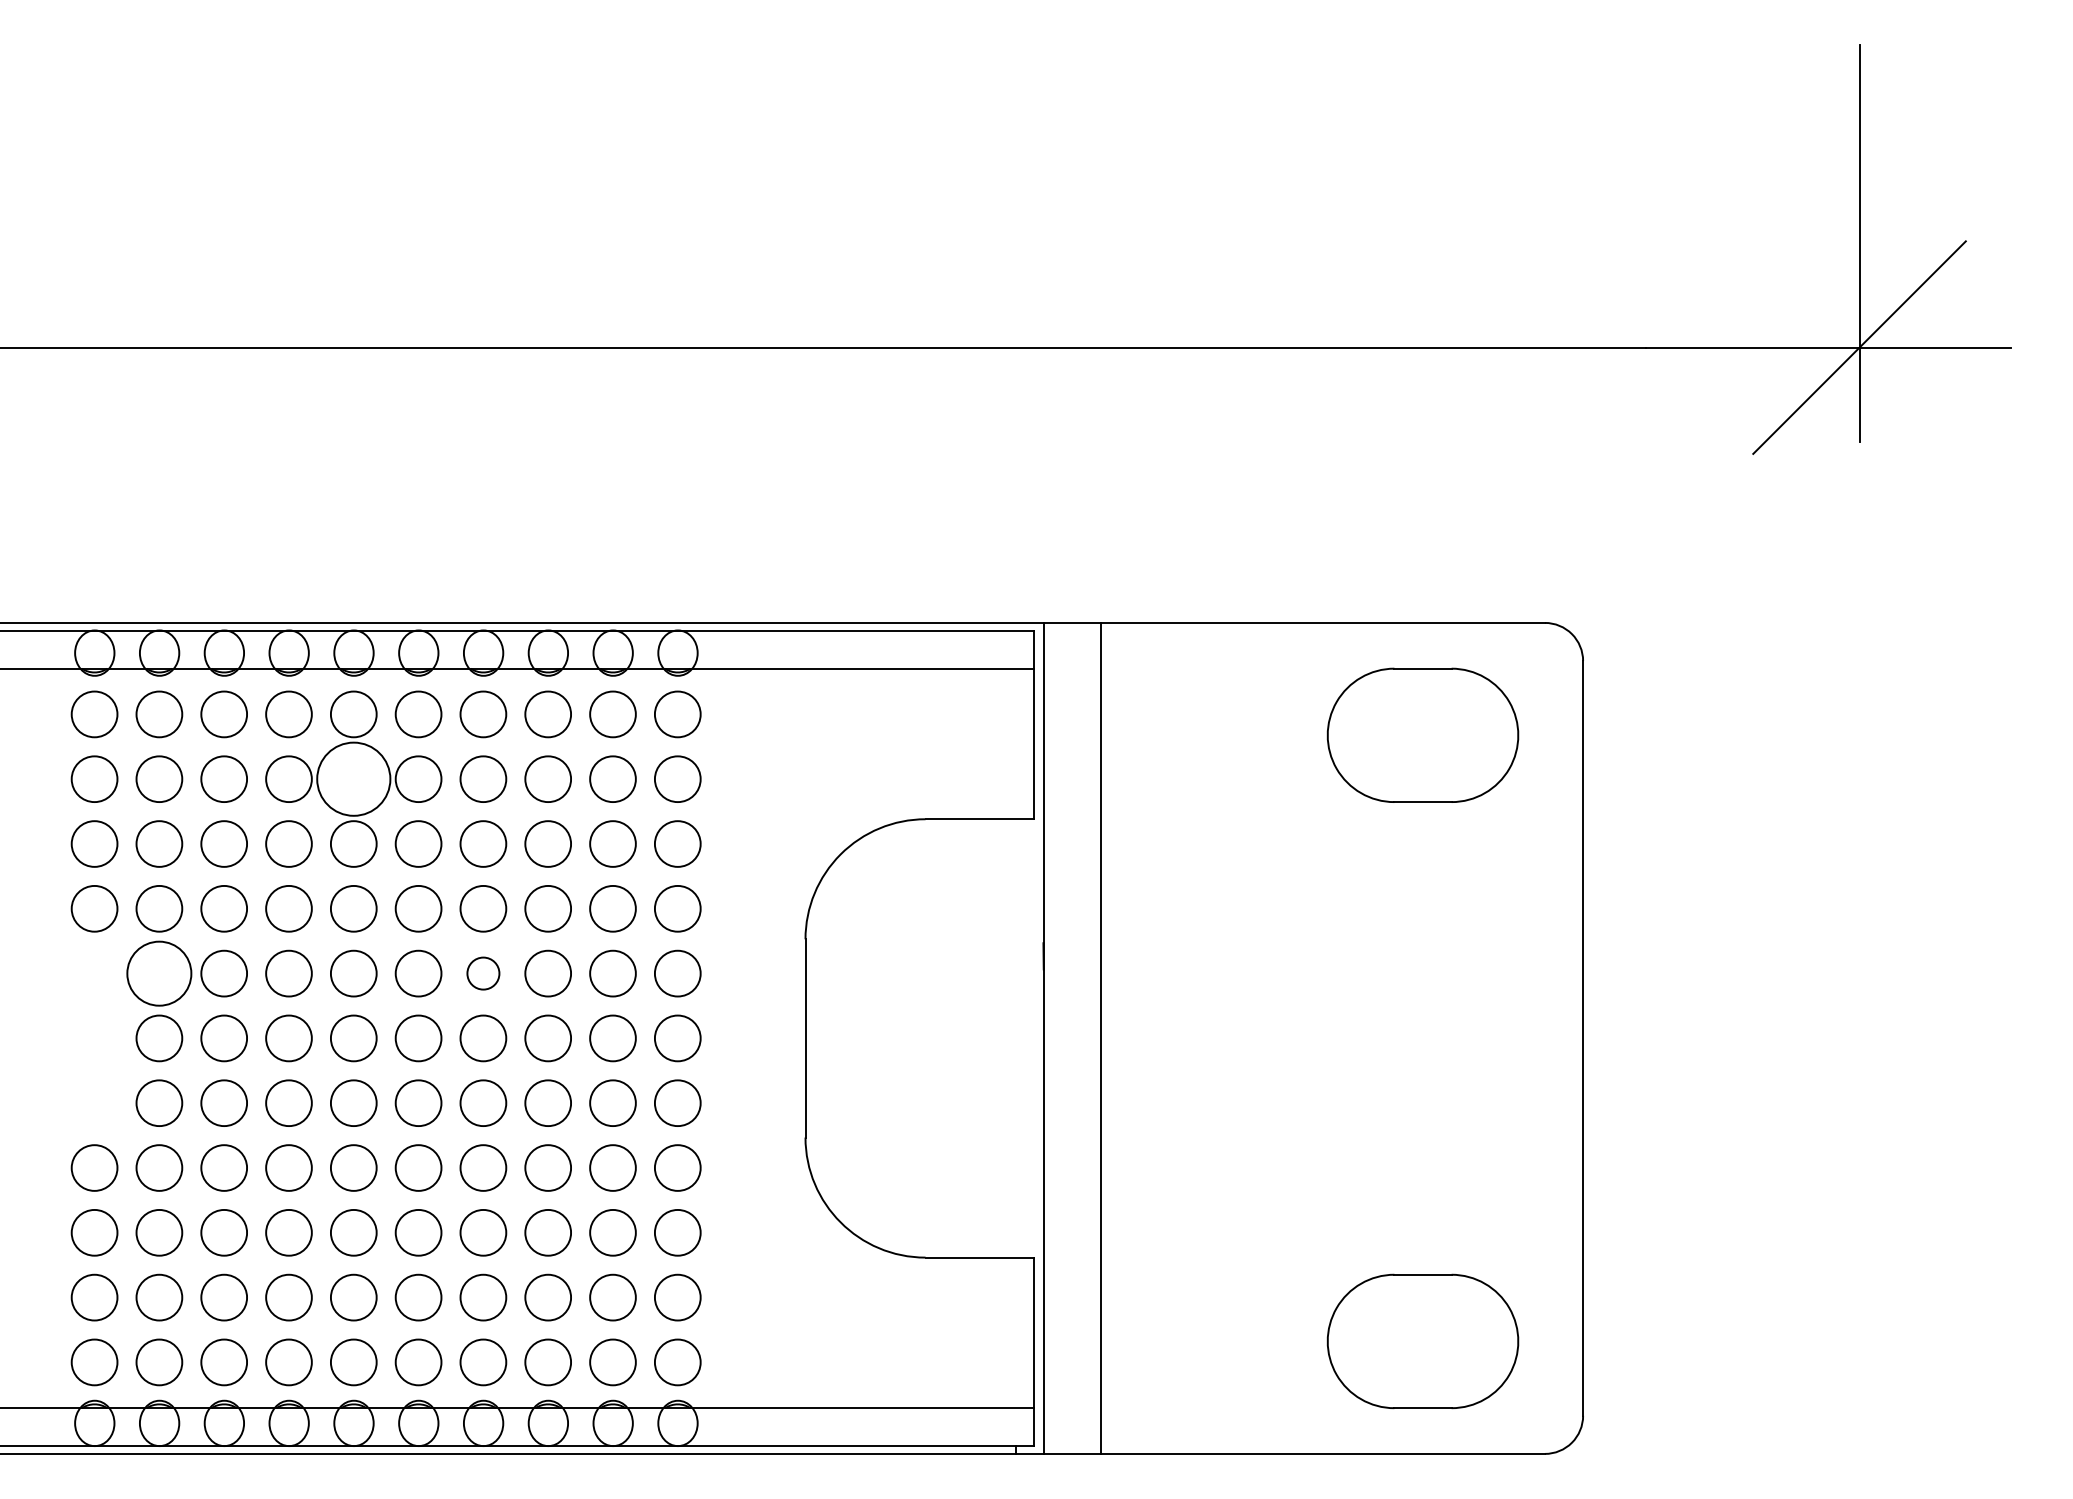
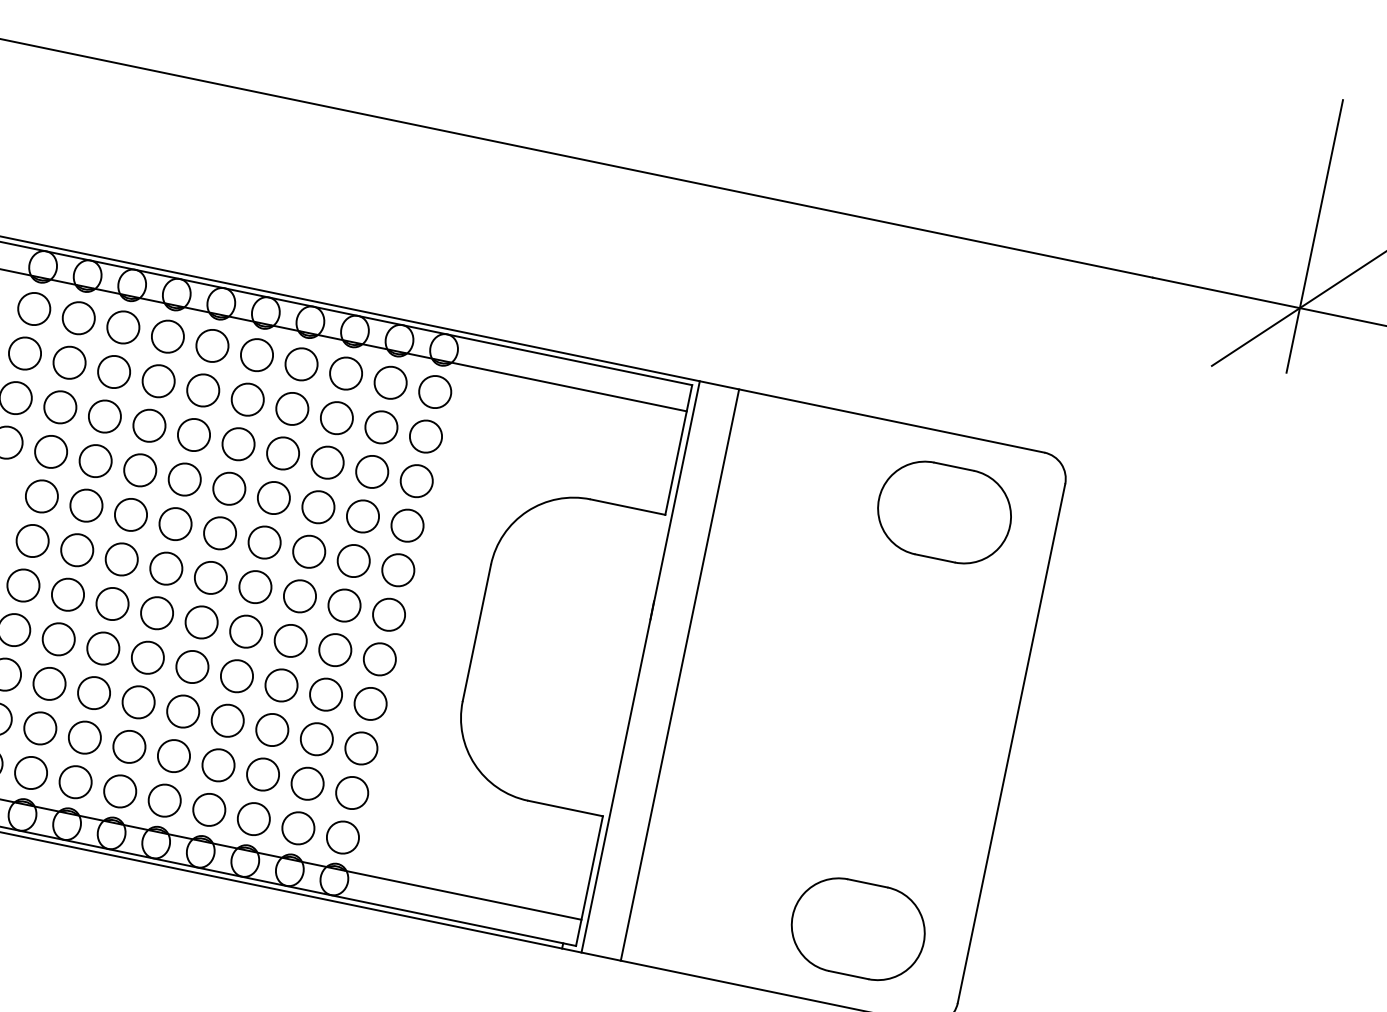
circle: (353, 779) -> (202, 390), size x0.62
circle: (159, 973) -> (41, 496), size x0.71
circle: (483, 973) -> (264, 542), size x1.43

